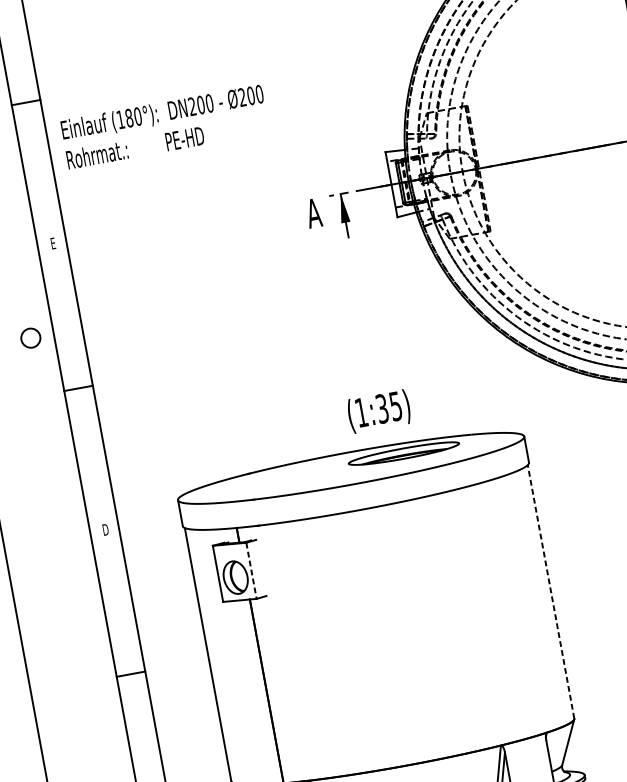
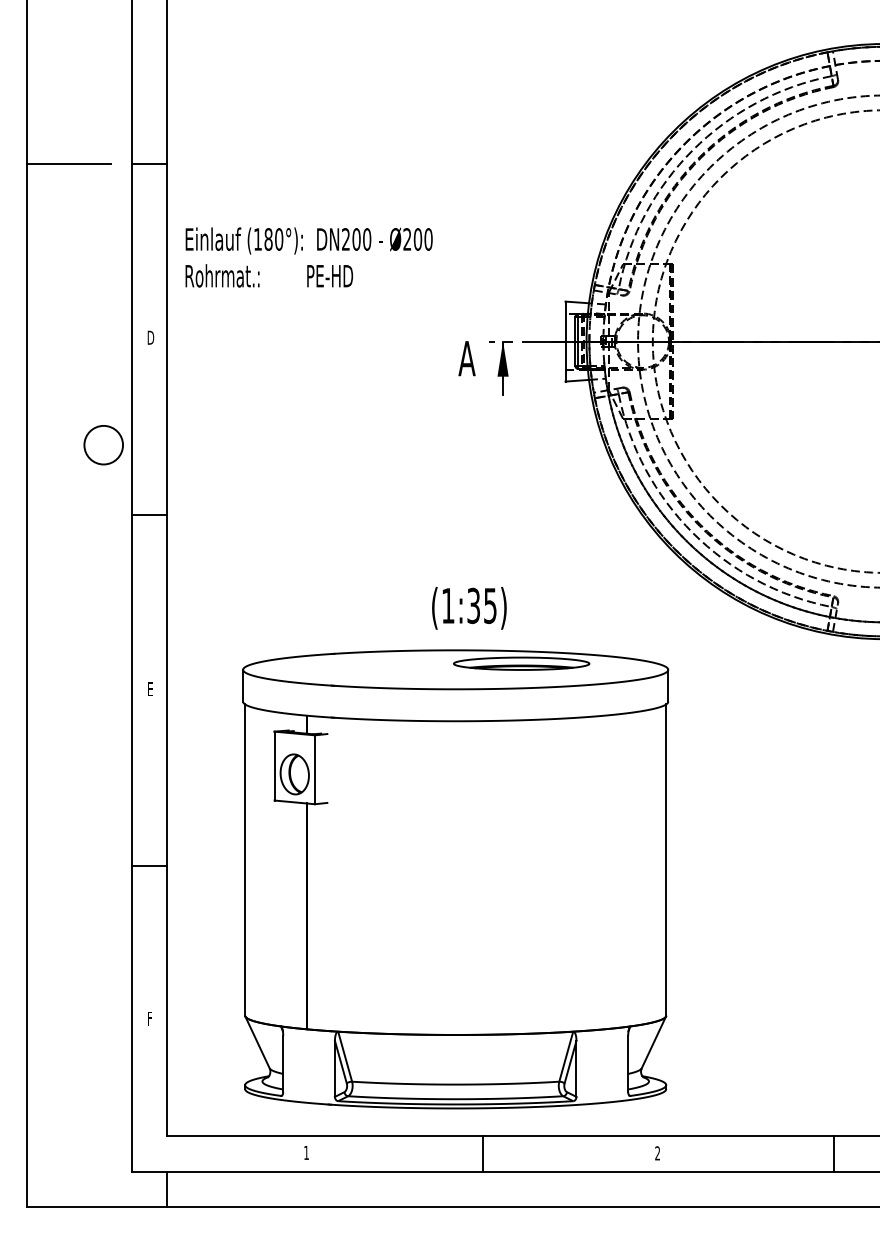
text: (164, 126) -> (308, 257), moved
text: (52, 243) -> (150, 337), E -> D
circle: (30, 338) -> (103, 445), size x1.67
text: (379, 411) -> (469, 608), moved
text: (105, 530) -> (150, 689), D -> E
line: (251, 571) -> (314, 770), dashed -> solid
line: (551, 592) -> (666, 860), dashed -> solid

